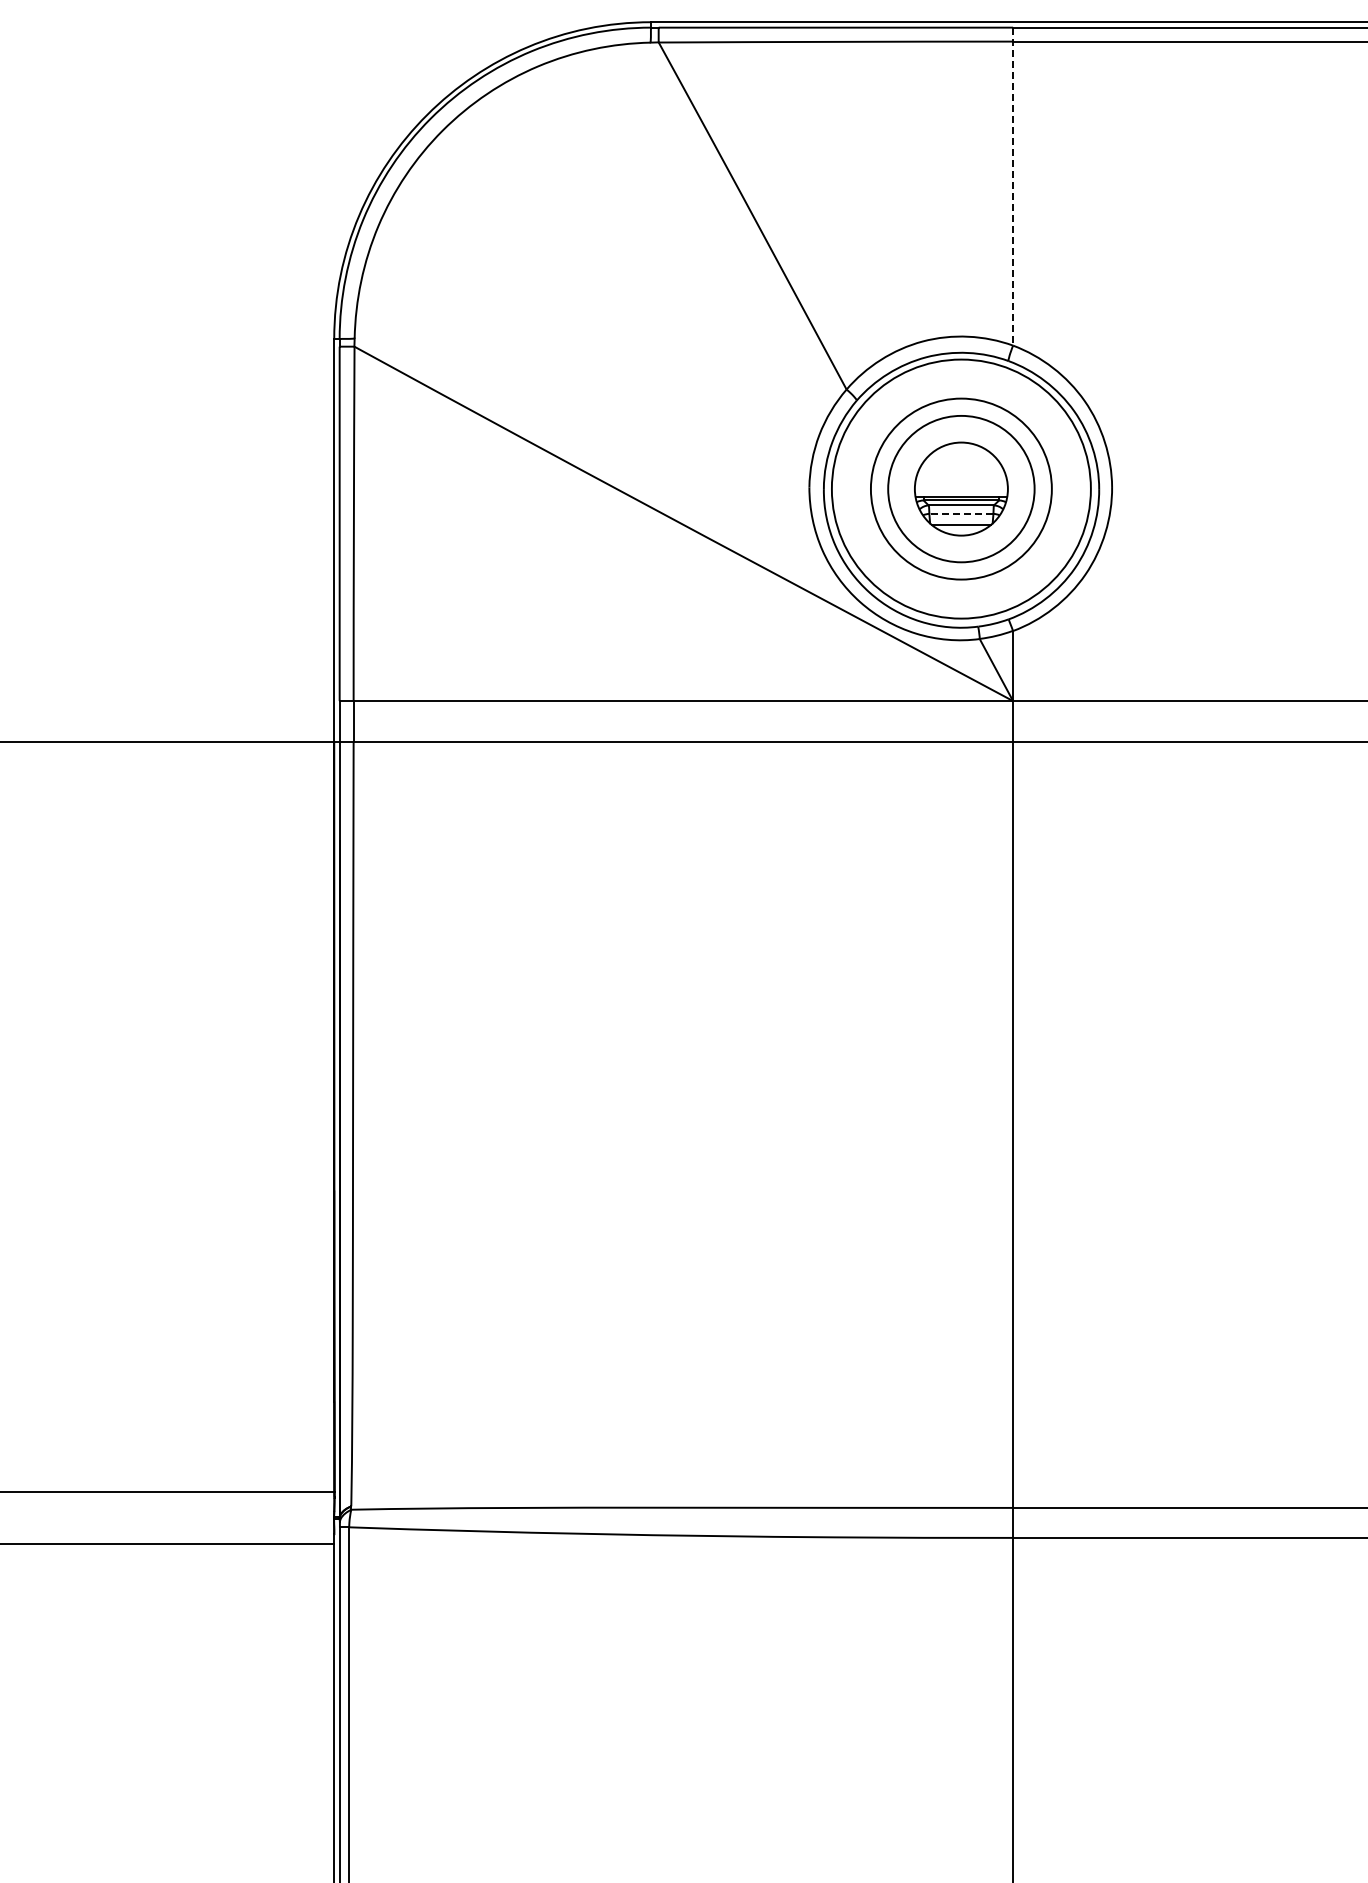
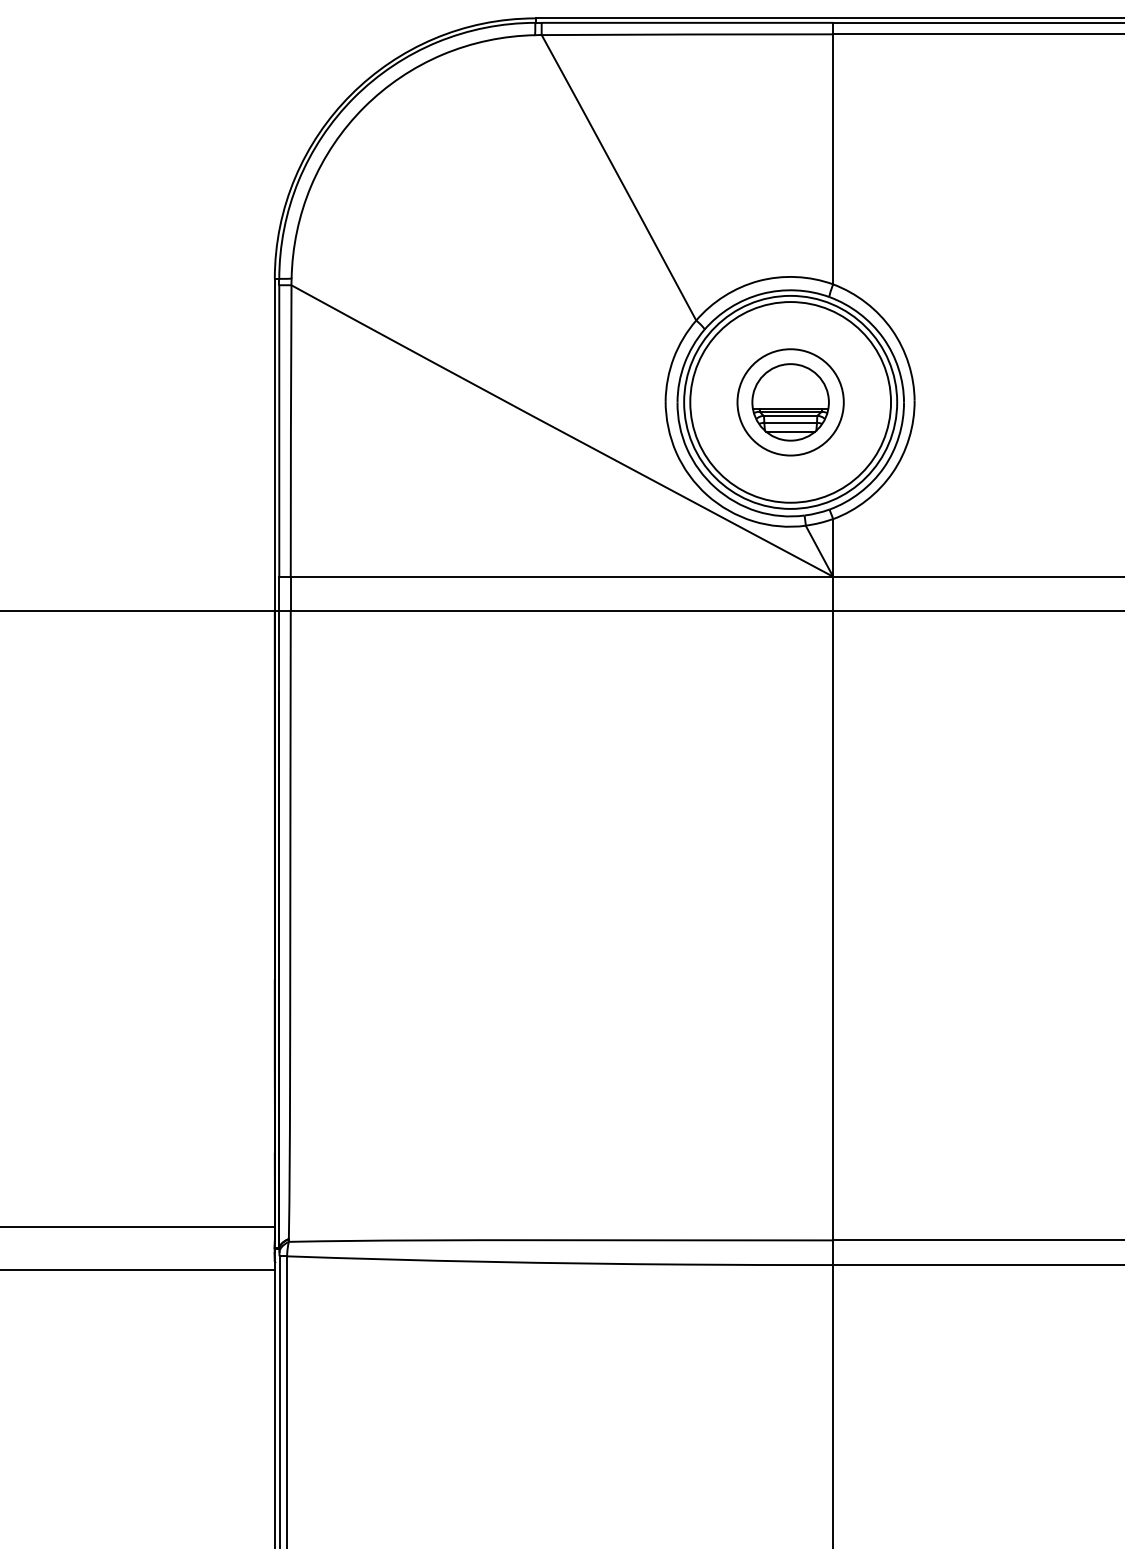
line: (1013, 186) -> (833, 153), dashed -> solid
circle: (961, 488) -> (790, 401), size x0.71
circle: (961, 489) -> (790, 402), size x1.67
line: (960, 513) -> (789, 422), dashed -> solid

